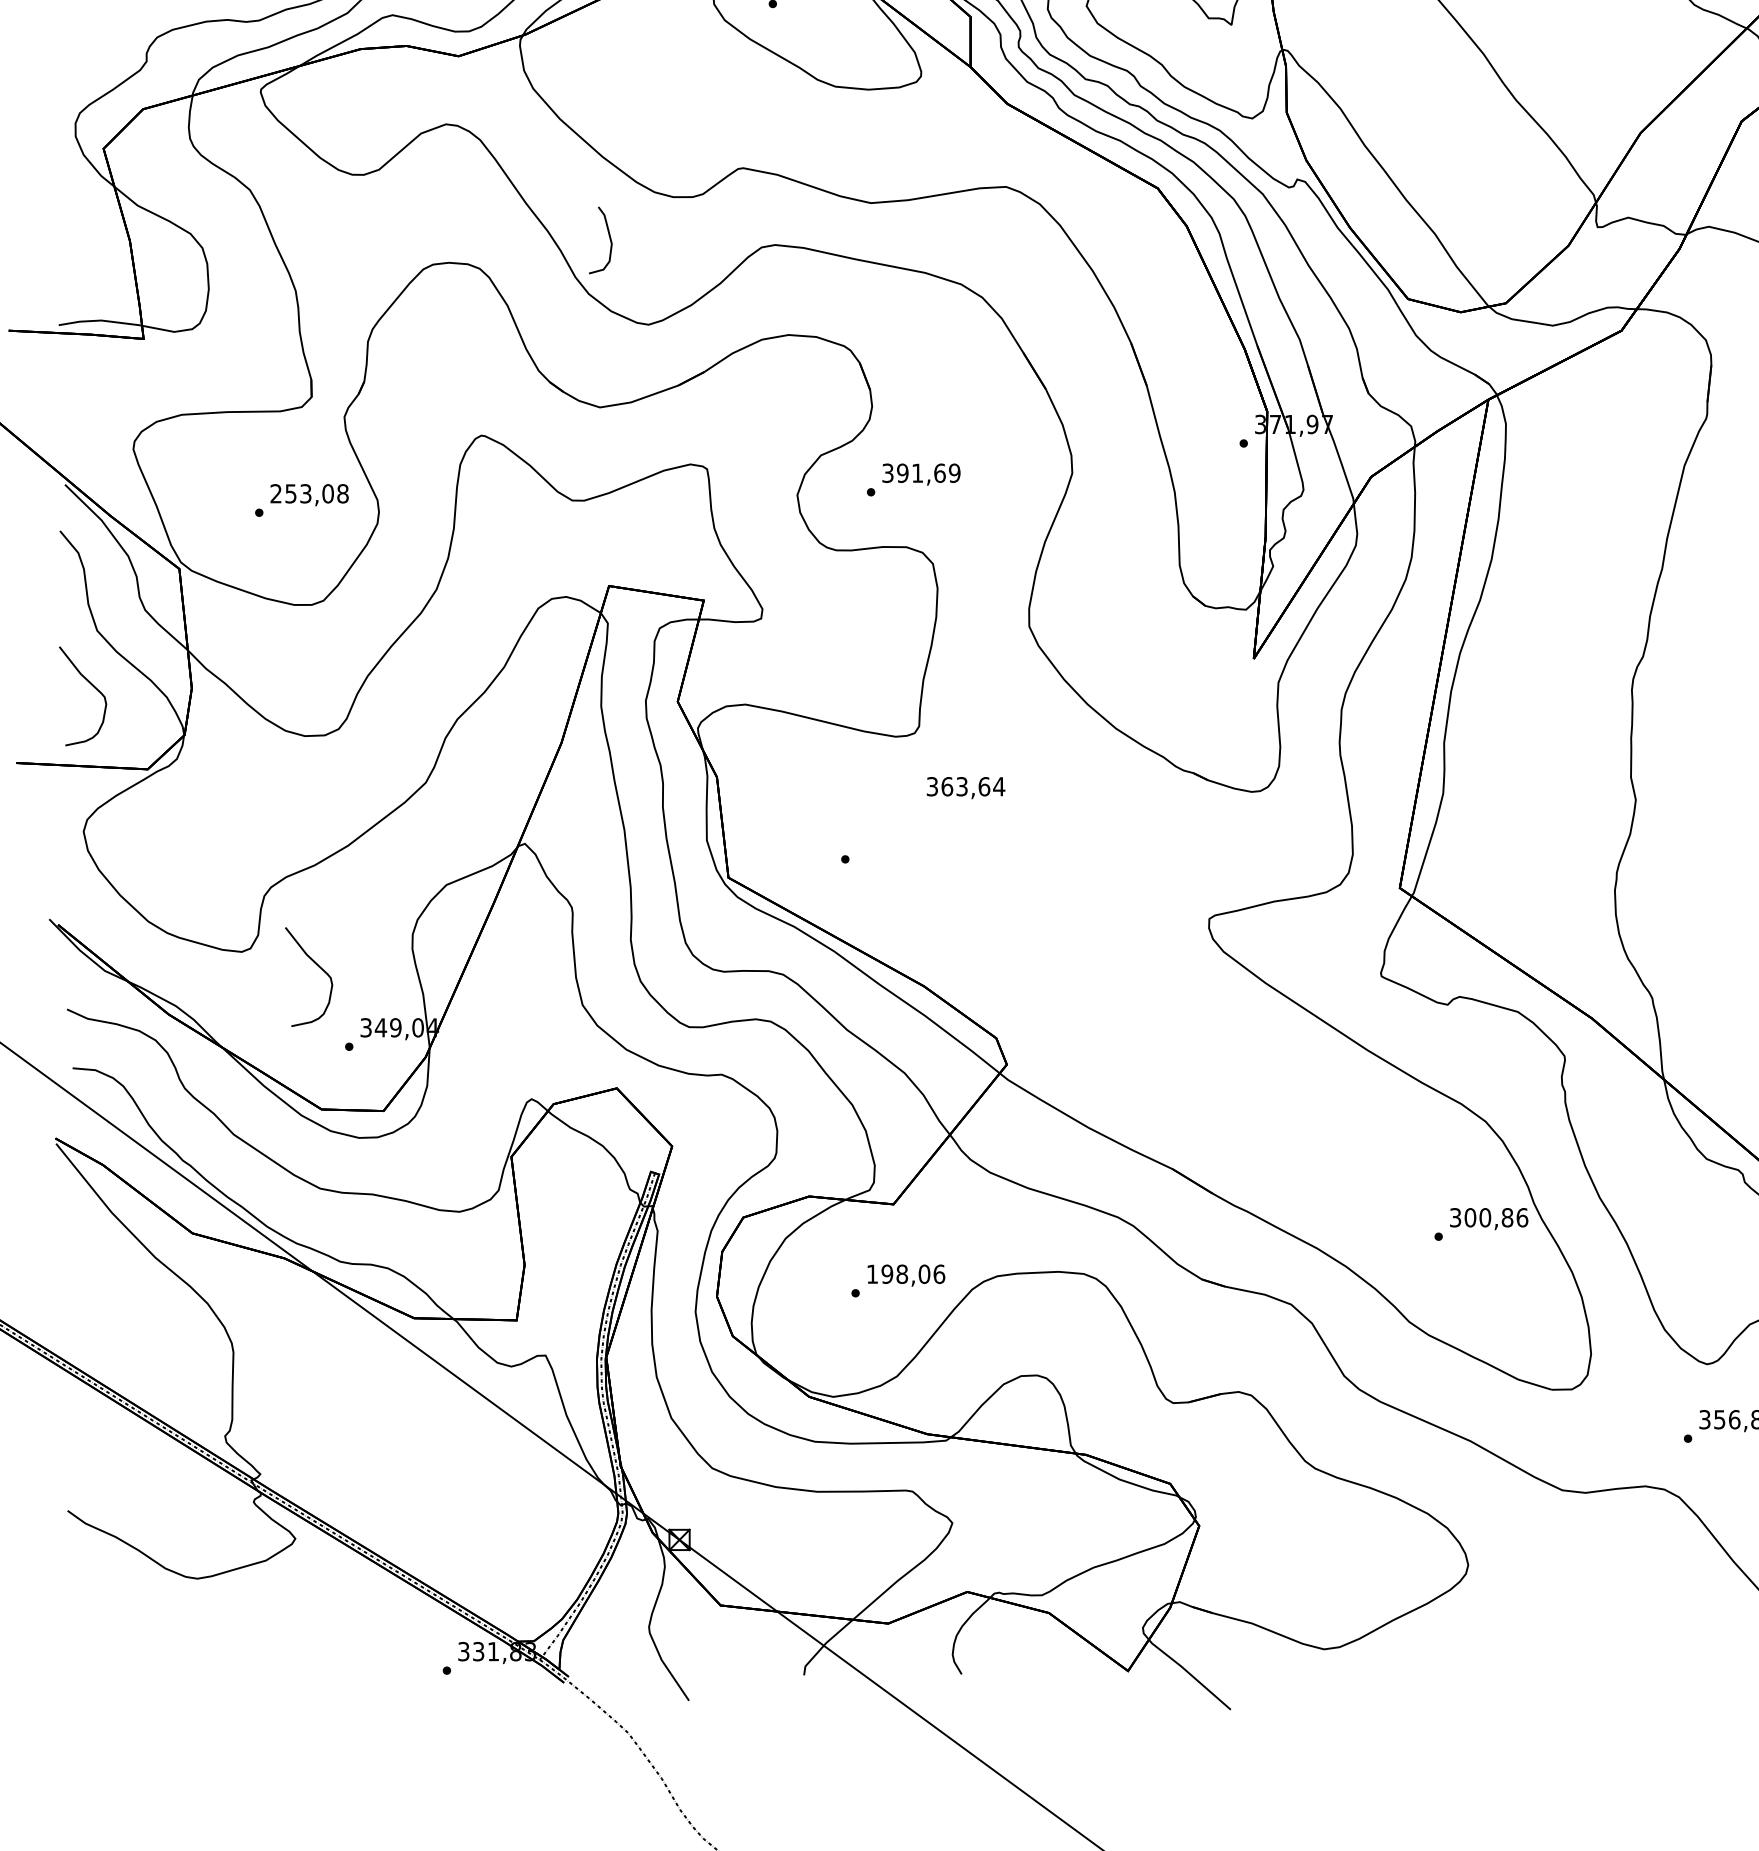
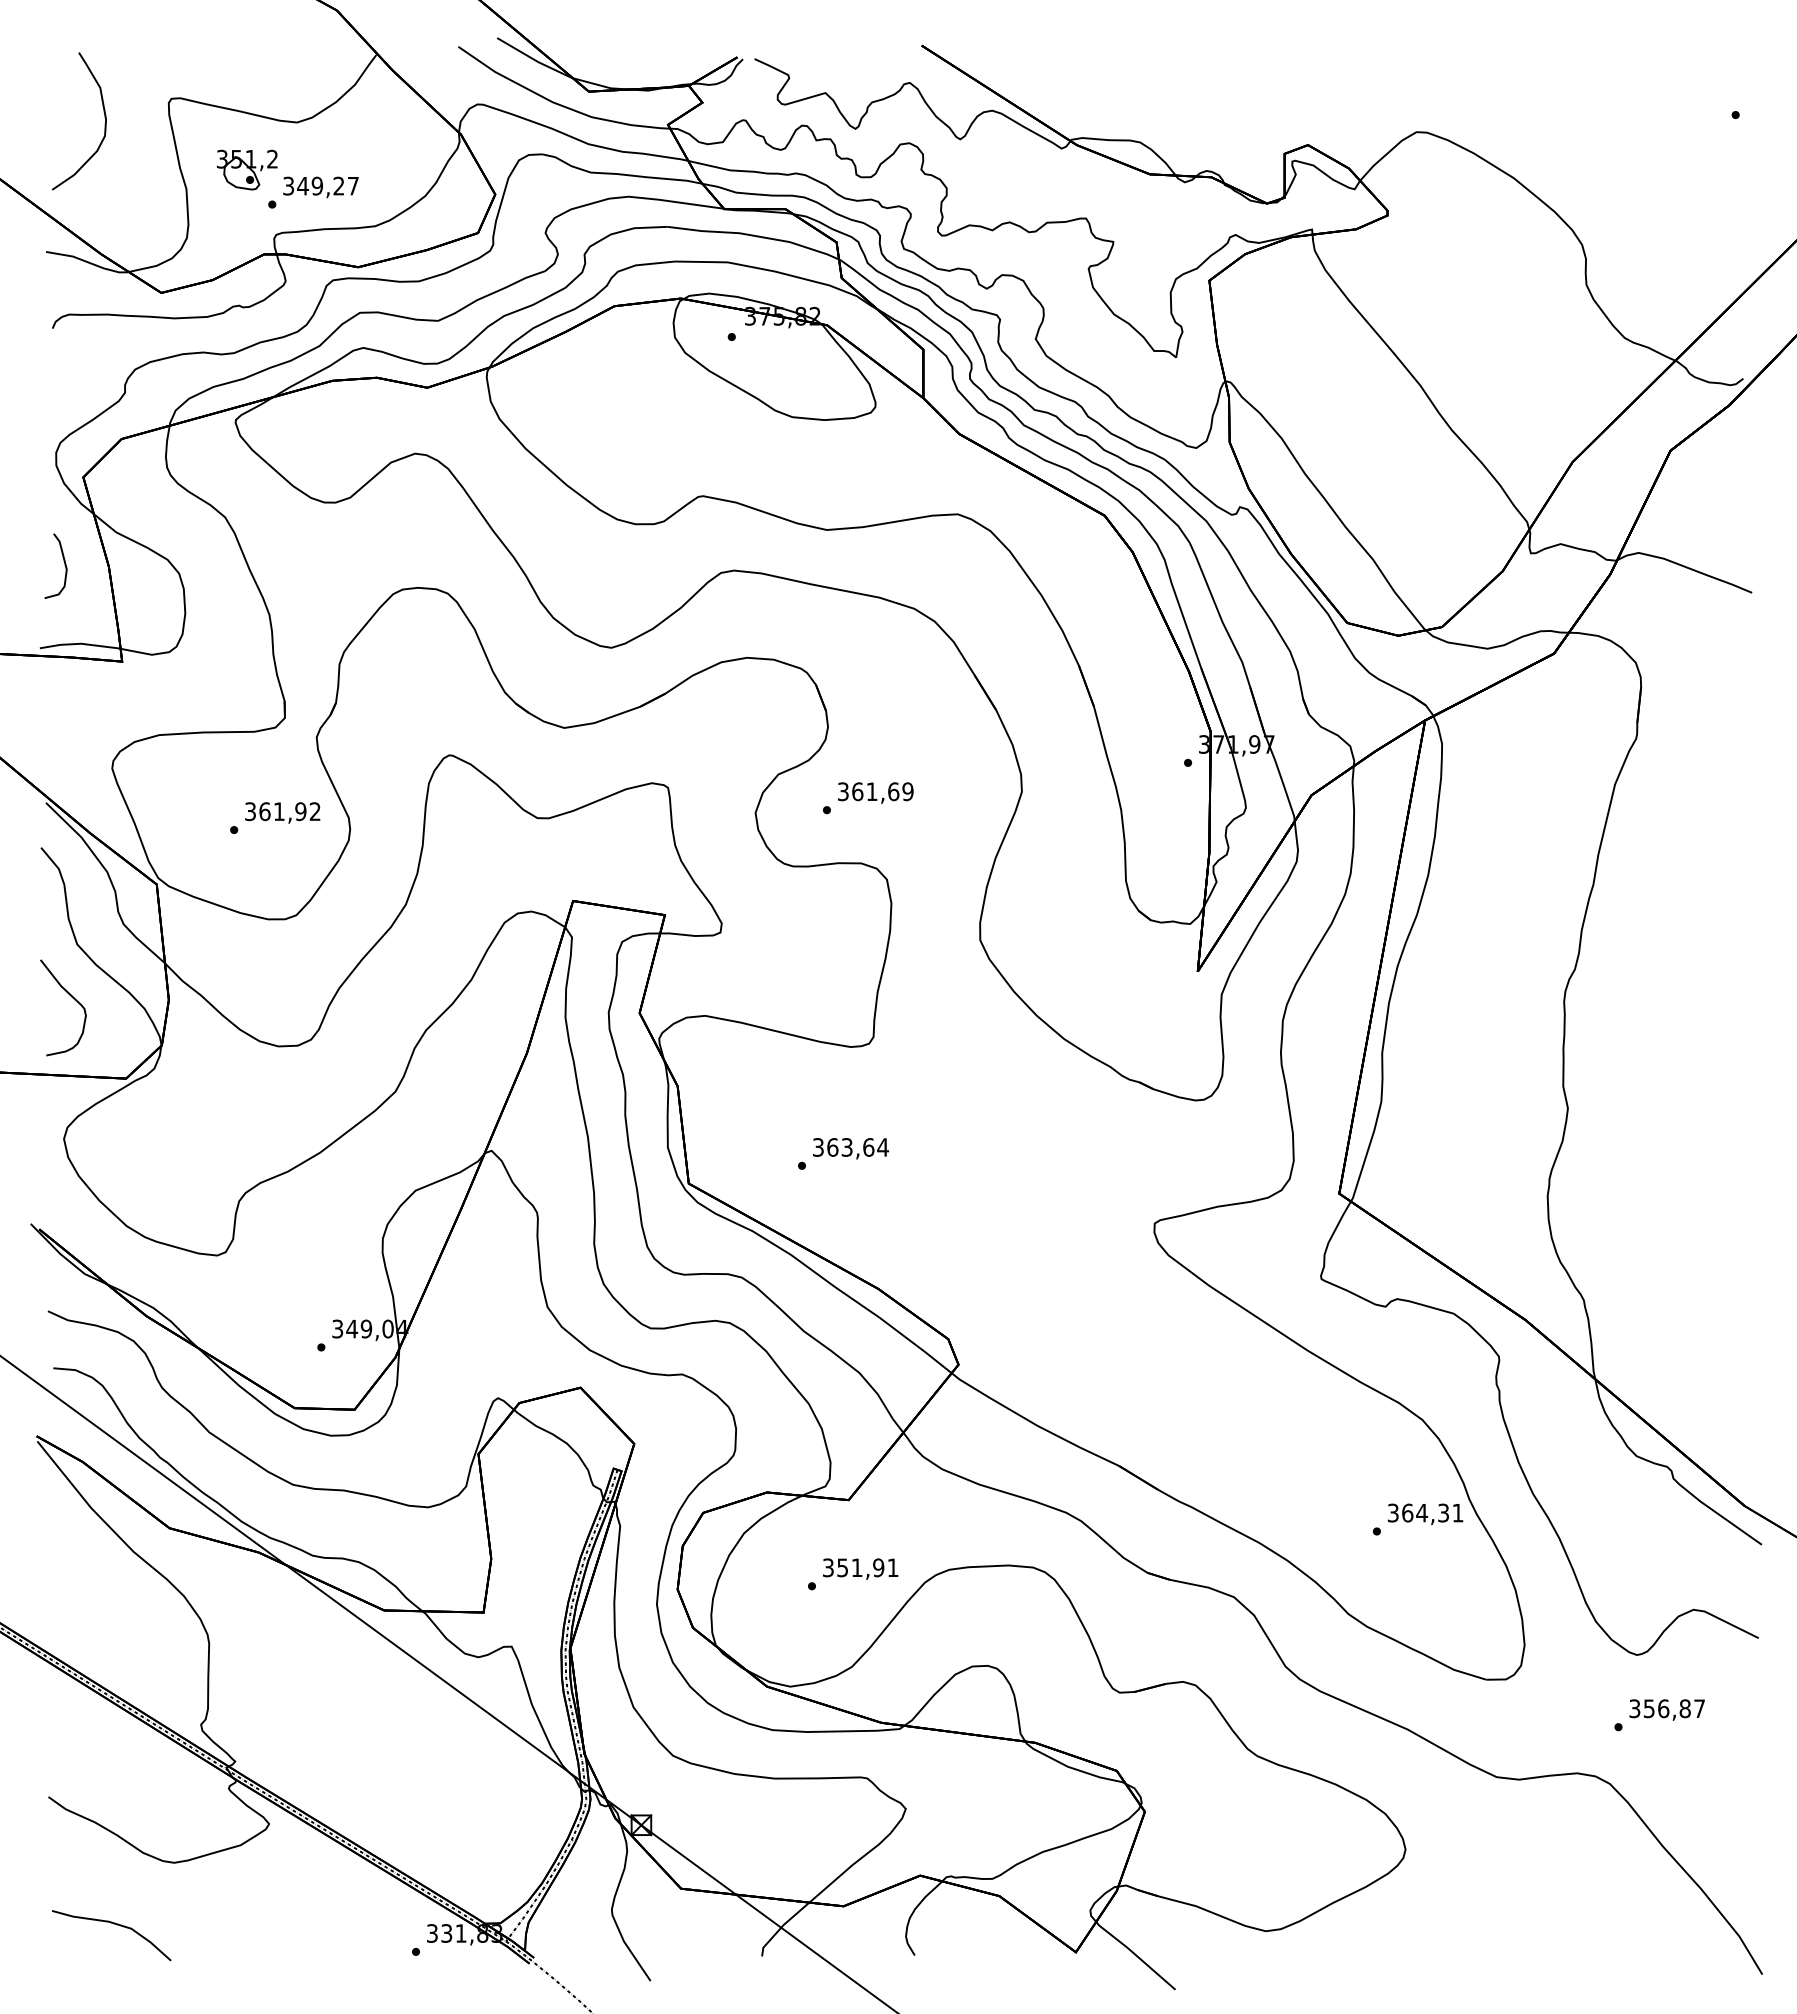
curve: (608, 235) -> (63, 561), moved
text: (902, 473) -> (857, 791), 391,69 -> 361,69
text: (309, 493) -> (282, 811), 253,08 -> 361,92
text: (965, 787) -> (850, 1148), moved
curve: (318, 967) -> (291, 1270), removed
text: (1496, 1217) -> (1432, 1512), 300,86 -> 364,31
text: (905, 1273) -> (860, 1567), 198,06 -> 351,91
curve: (134, 1642) -> (113, 1924), added

